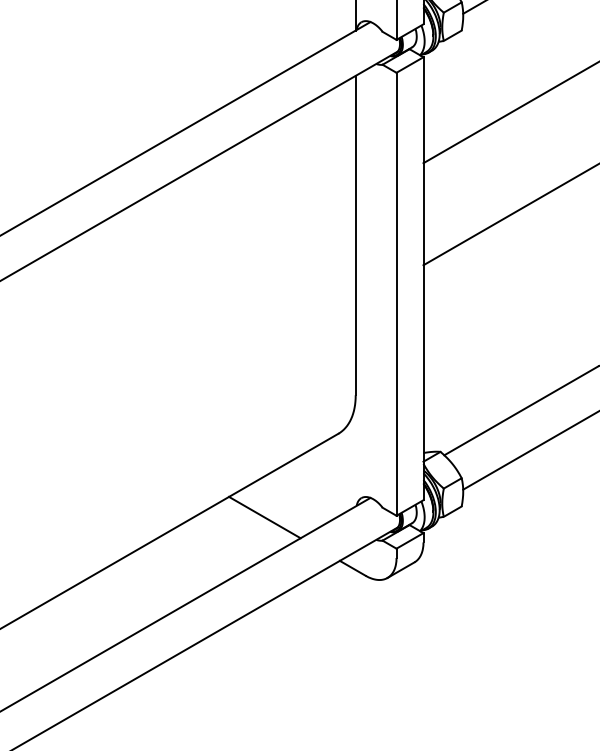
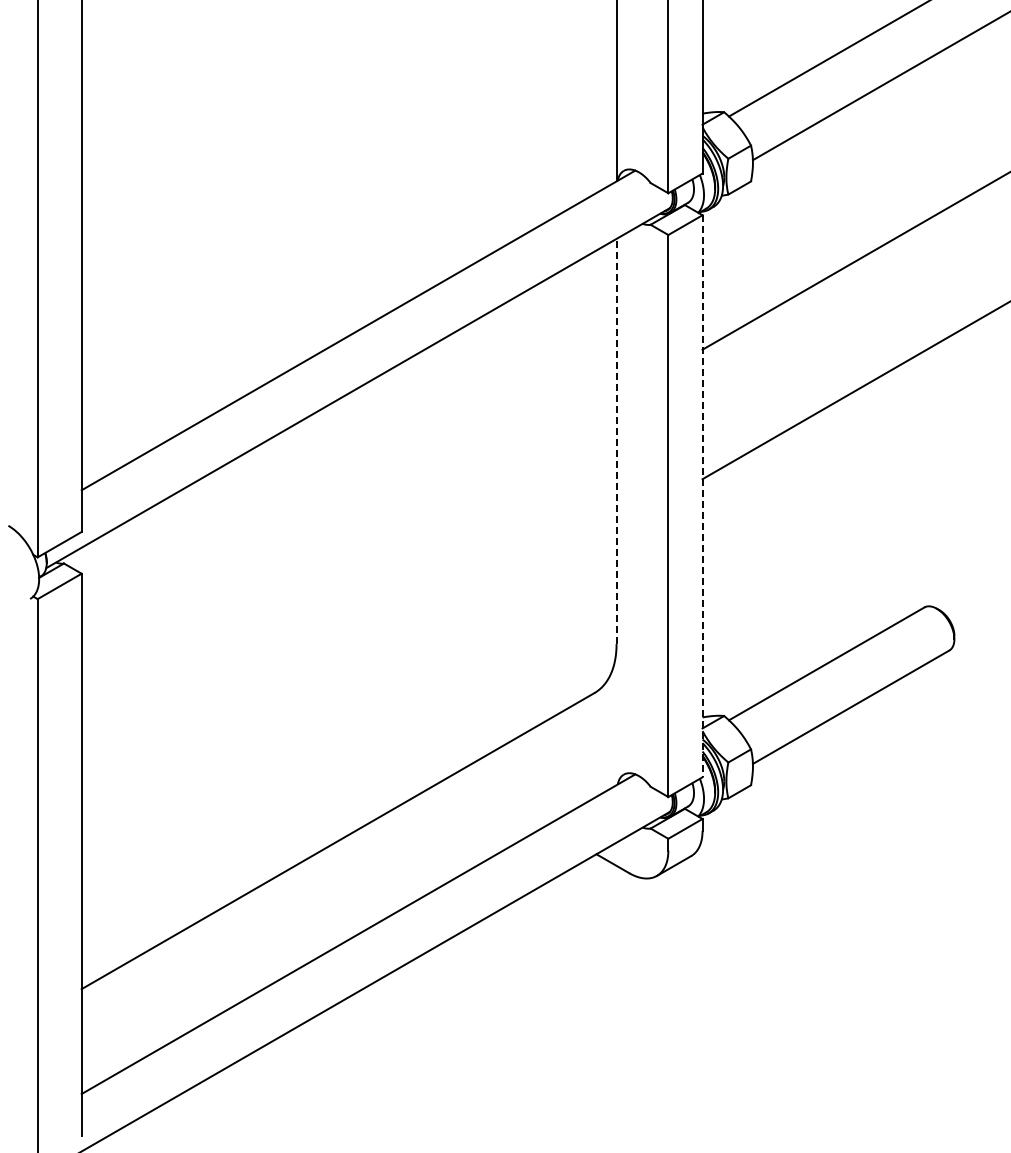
line: (355, 235) -> (616, 441), solid -> dashed
line: (423, 278) -> (702, 496), solid -> dashed
line: (264, 517) -> (500, 799), removed

